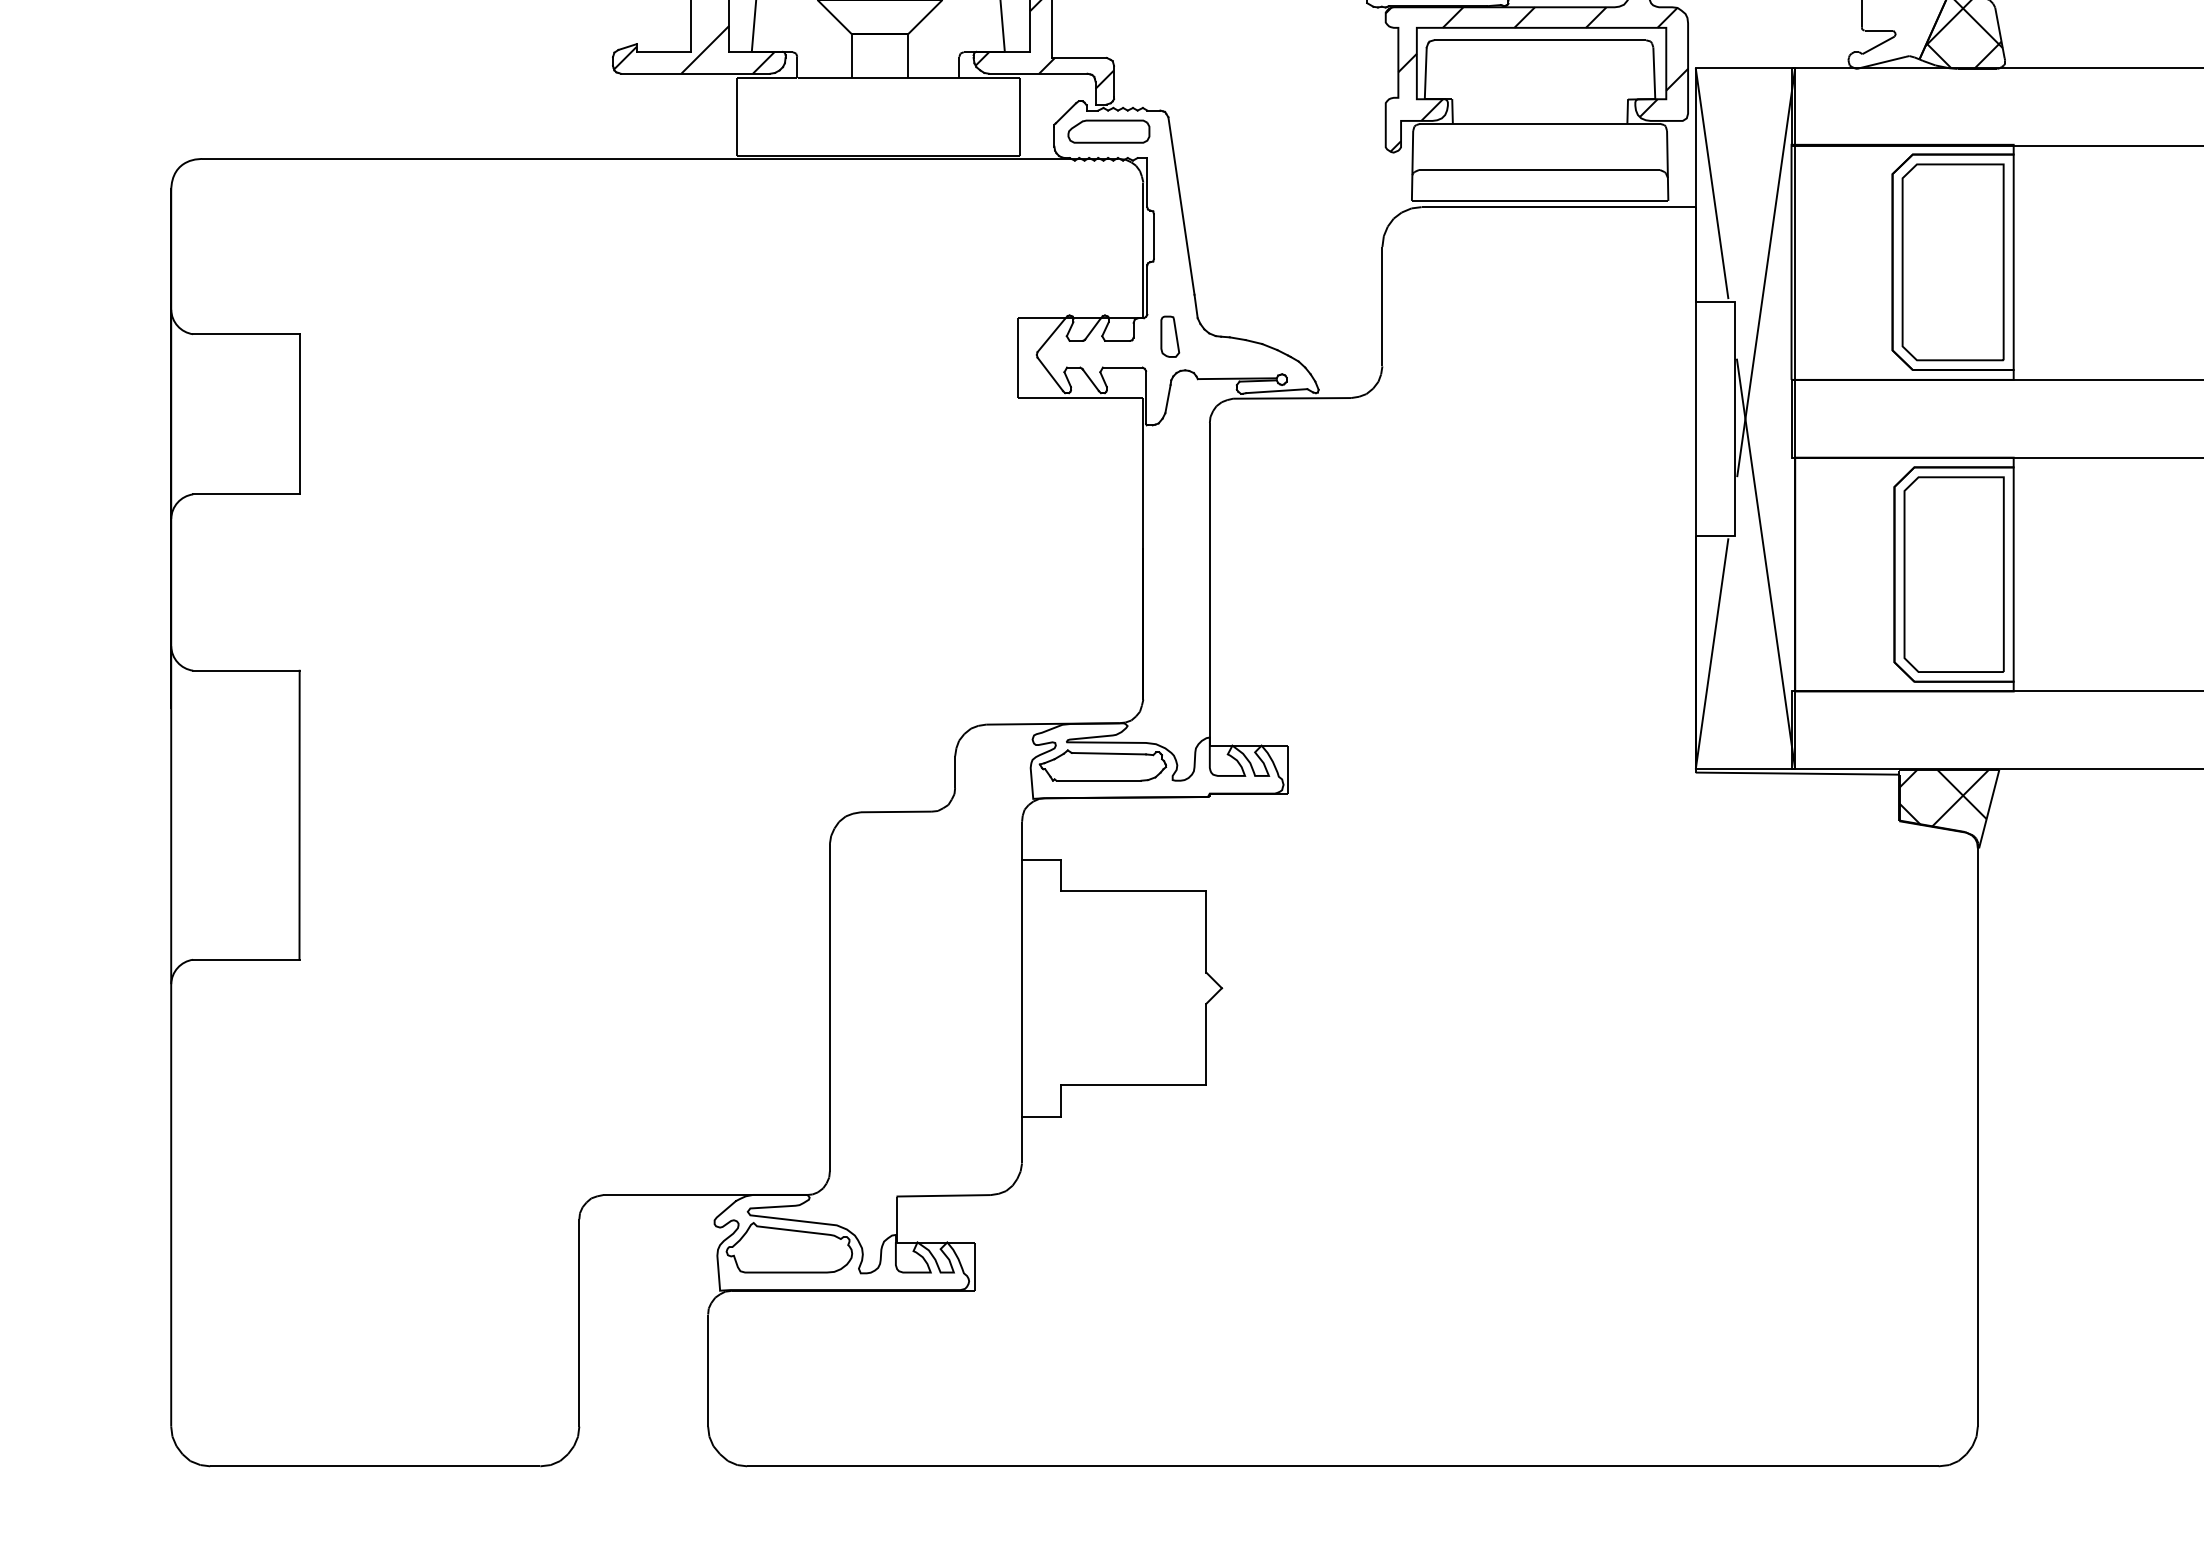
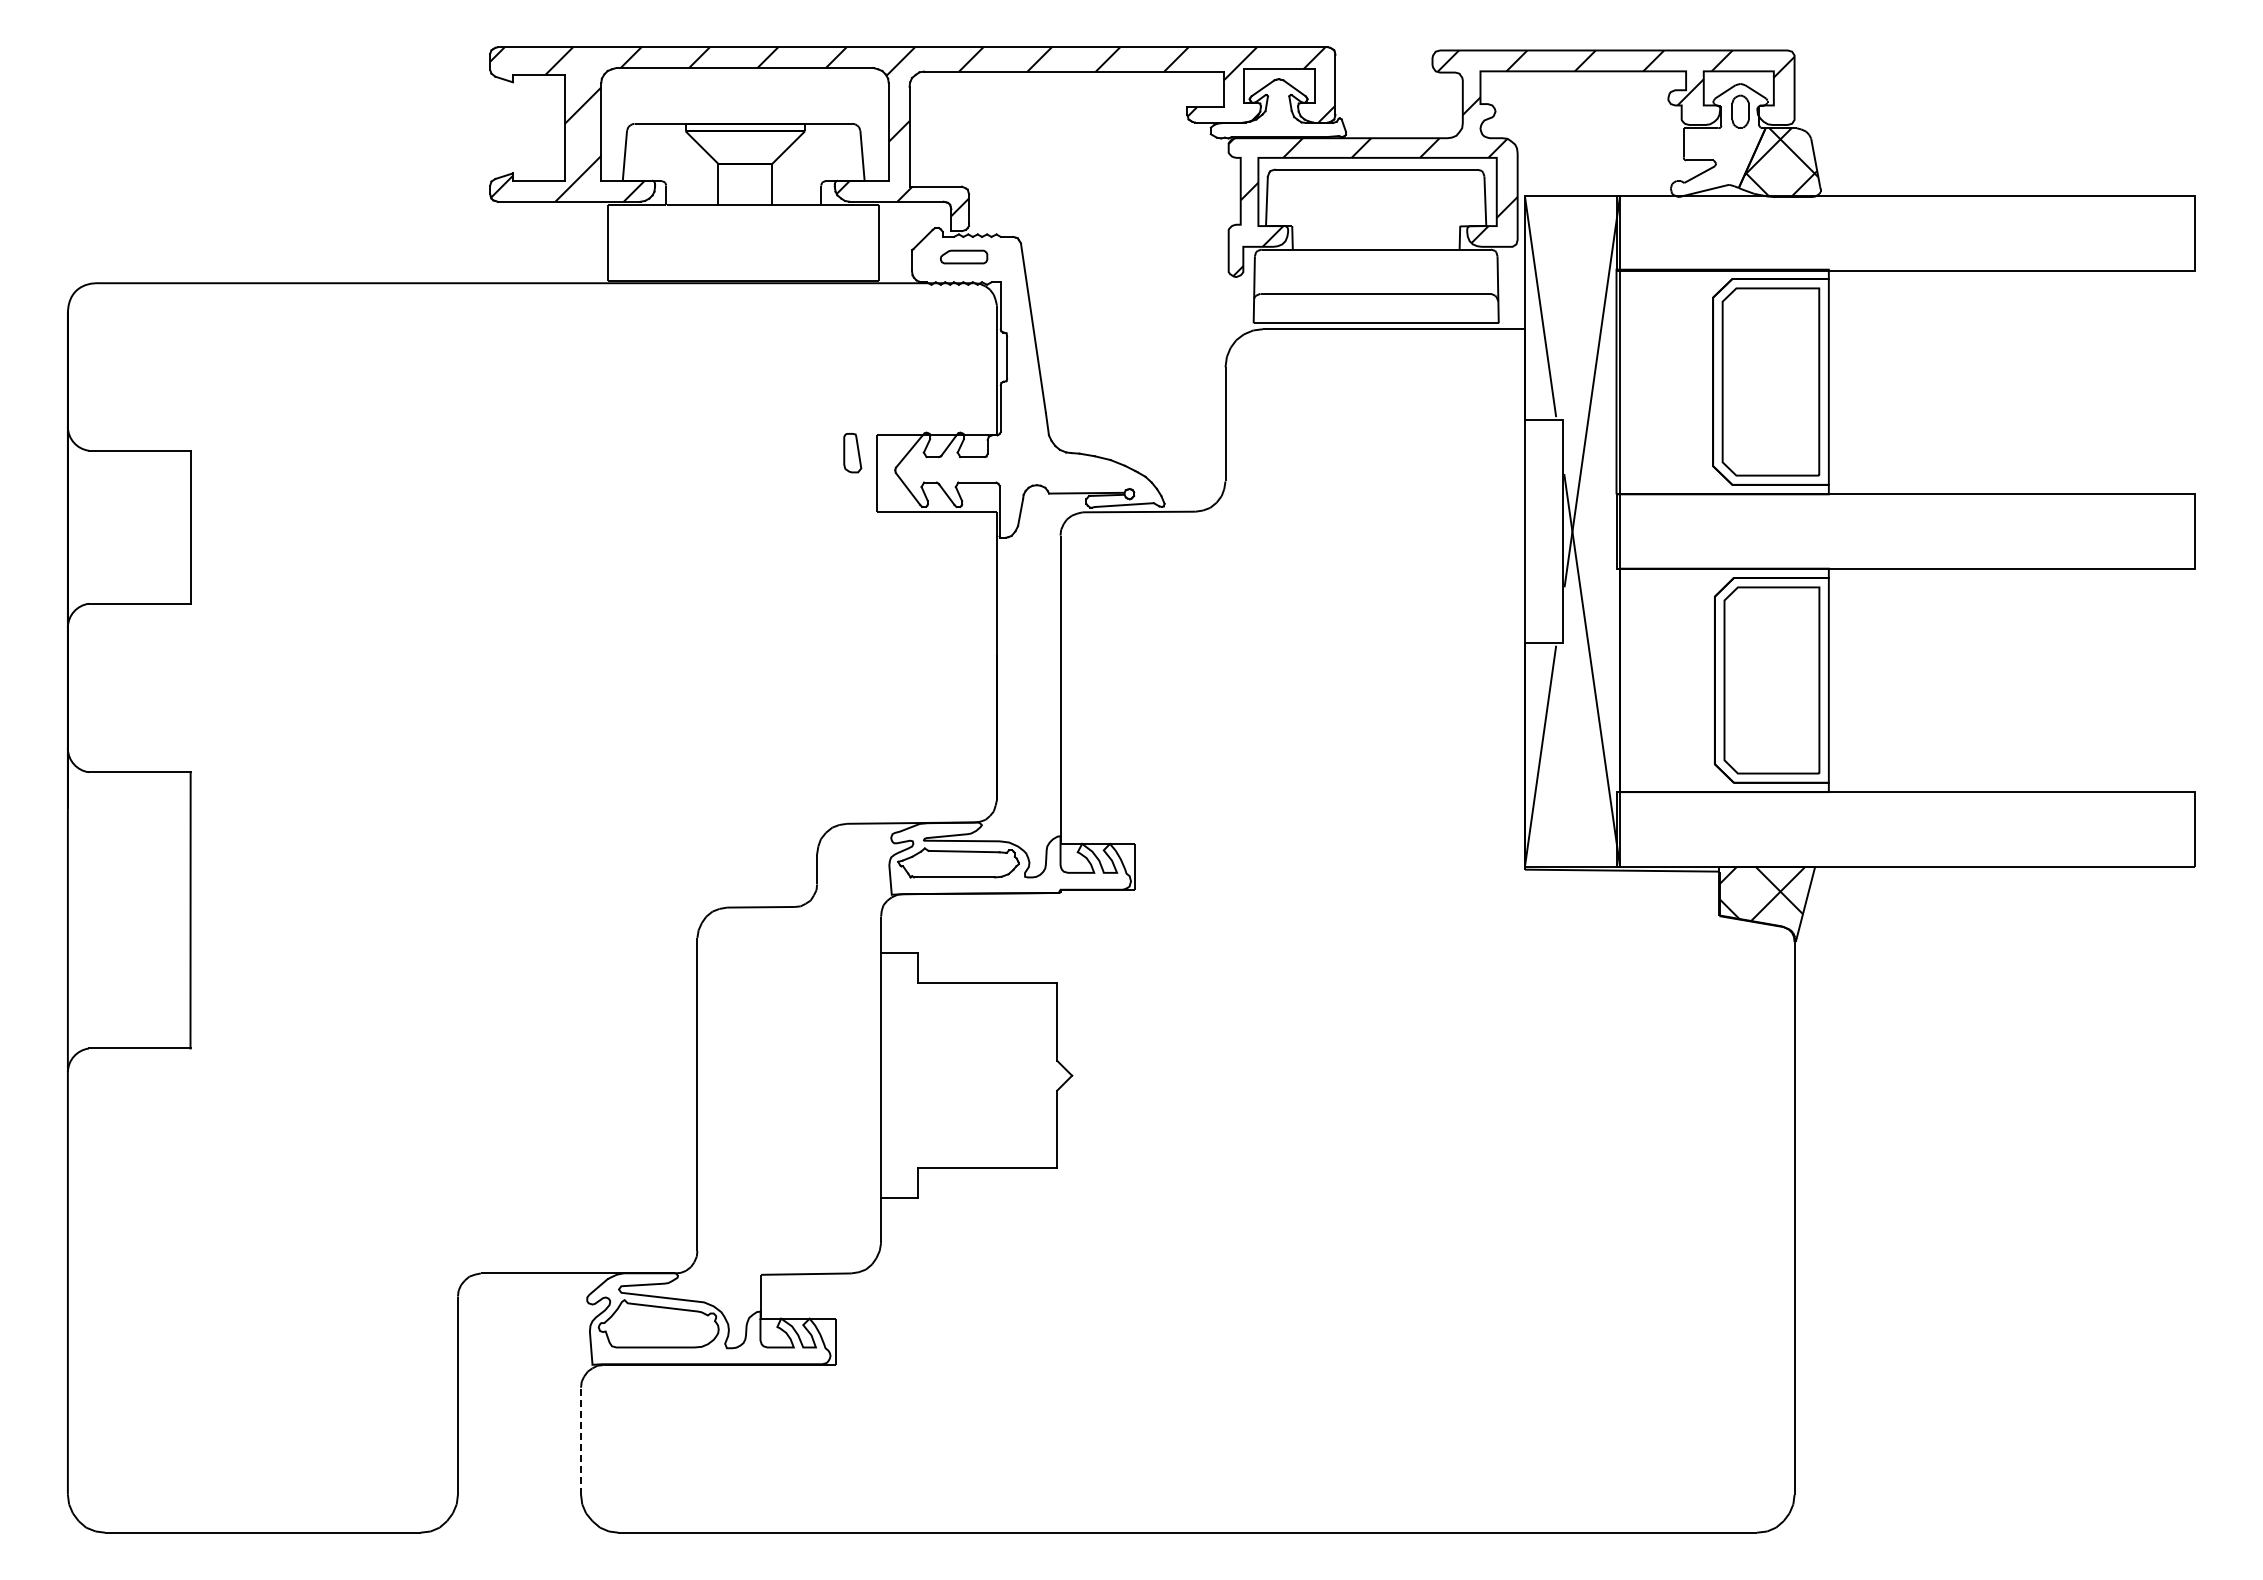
part: (1108, 131) -> (963, 256), size x0.6
part: (1170, 337) -> (852, 453), moved
line: (708, 1370) -> (581, 1441), solid -> dashed

